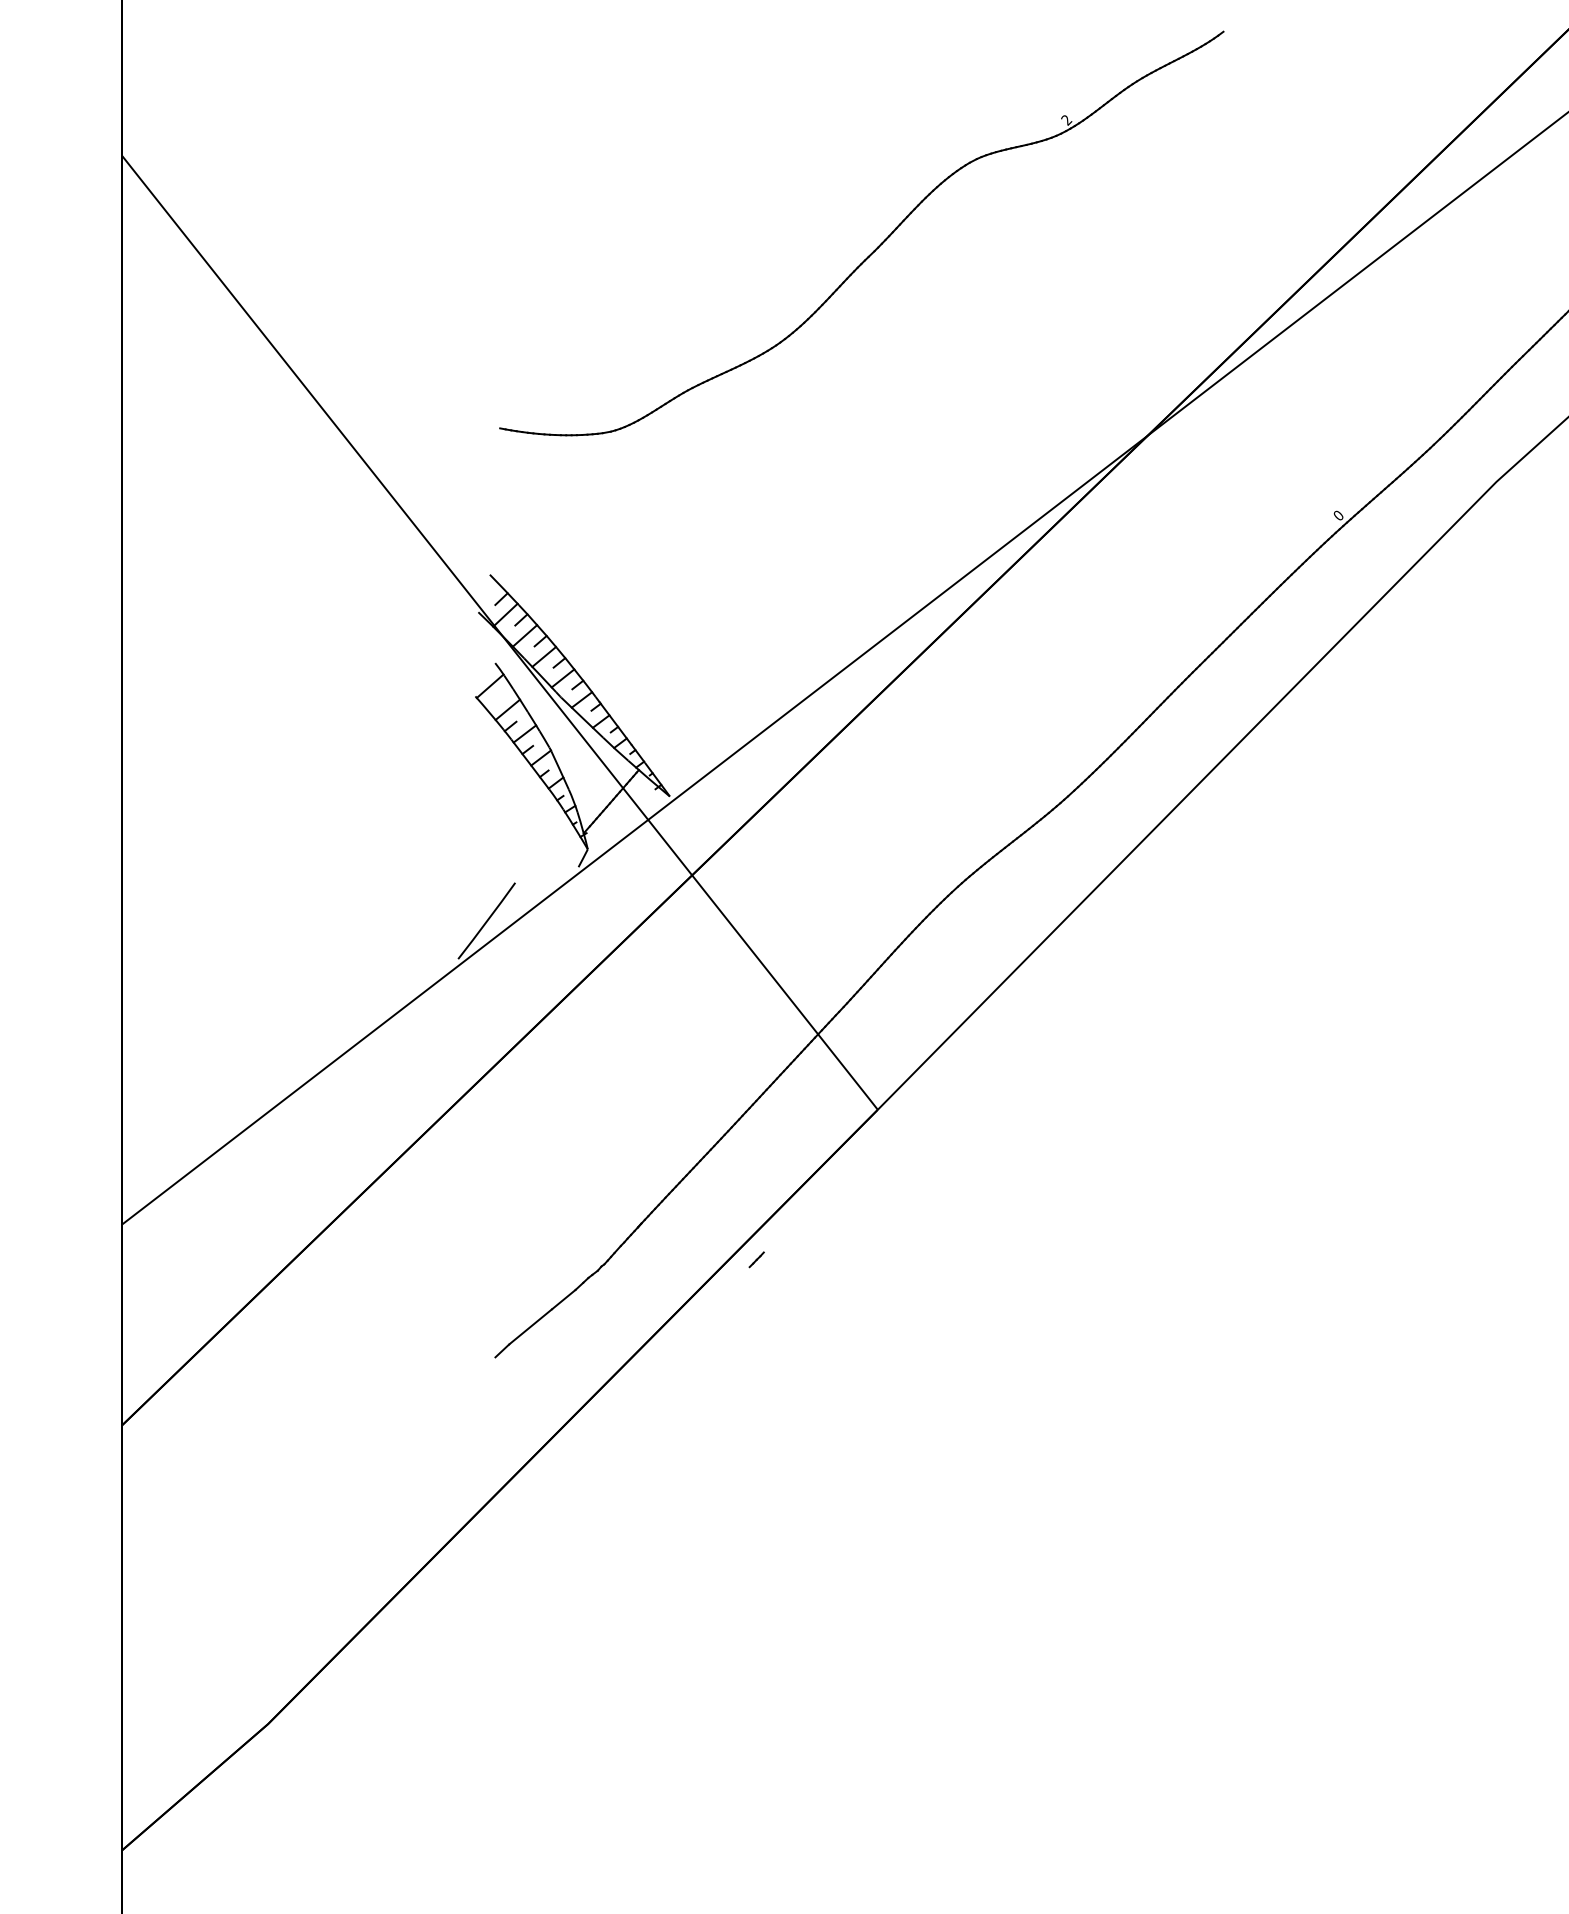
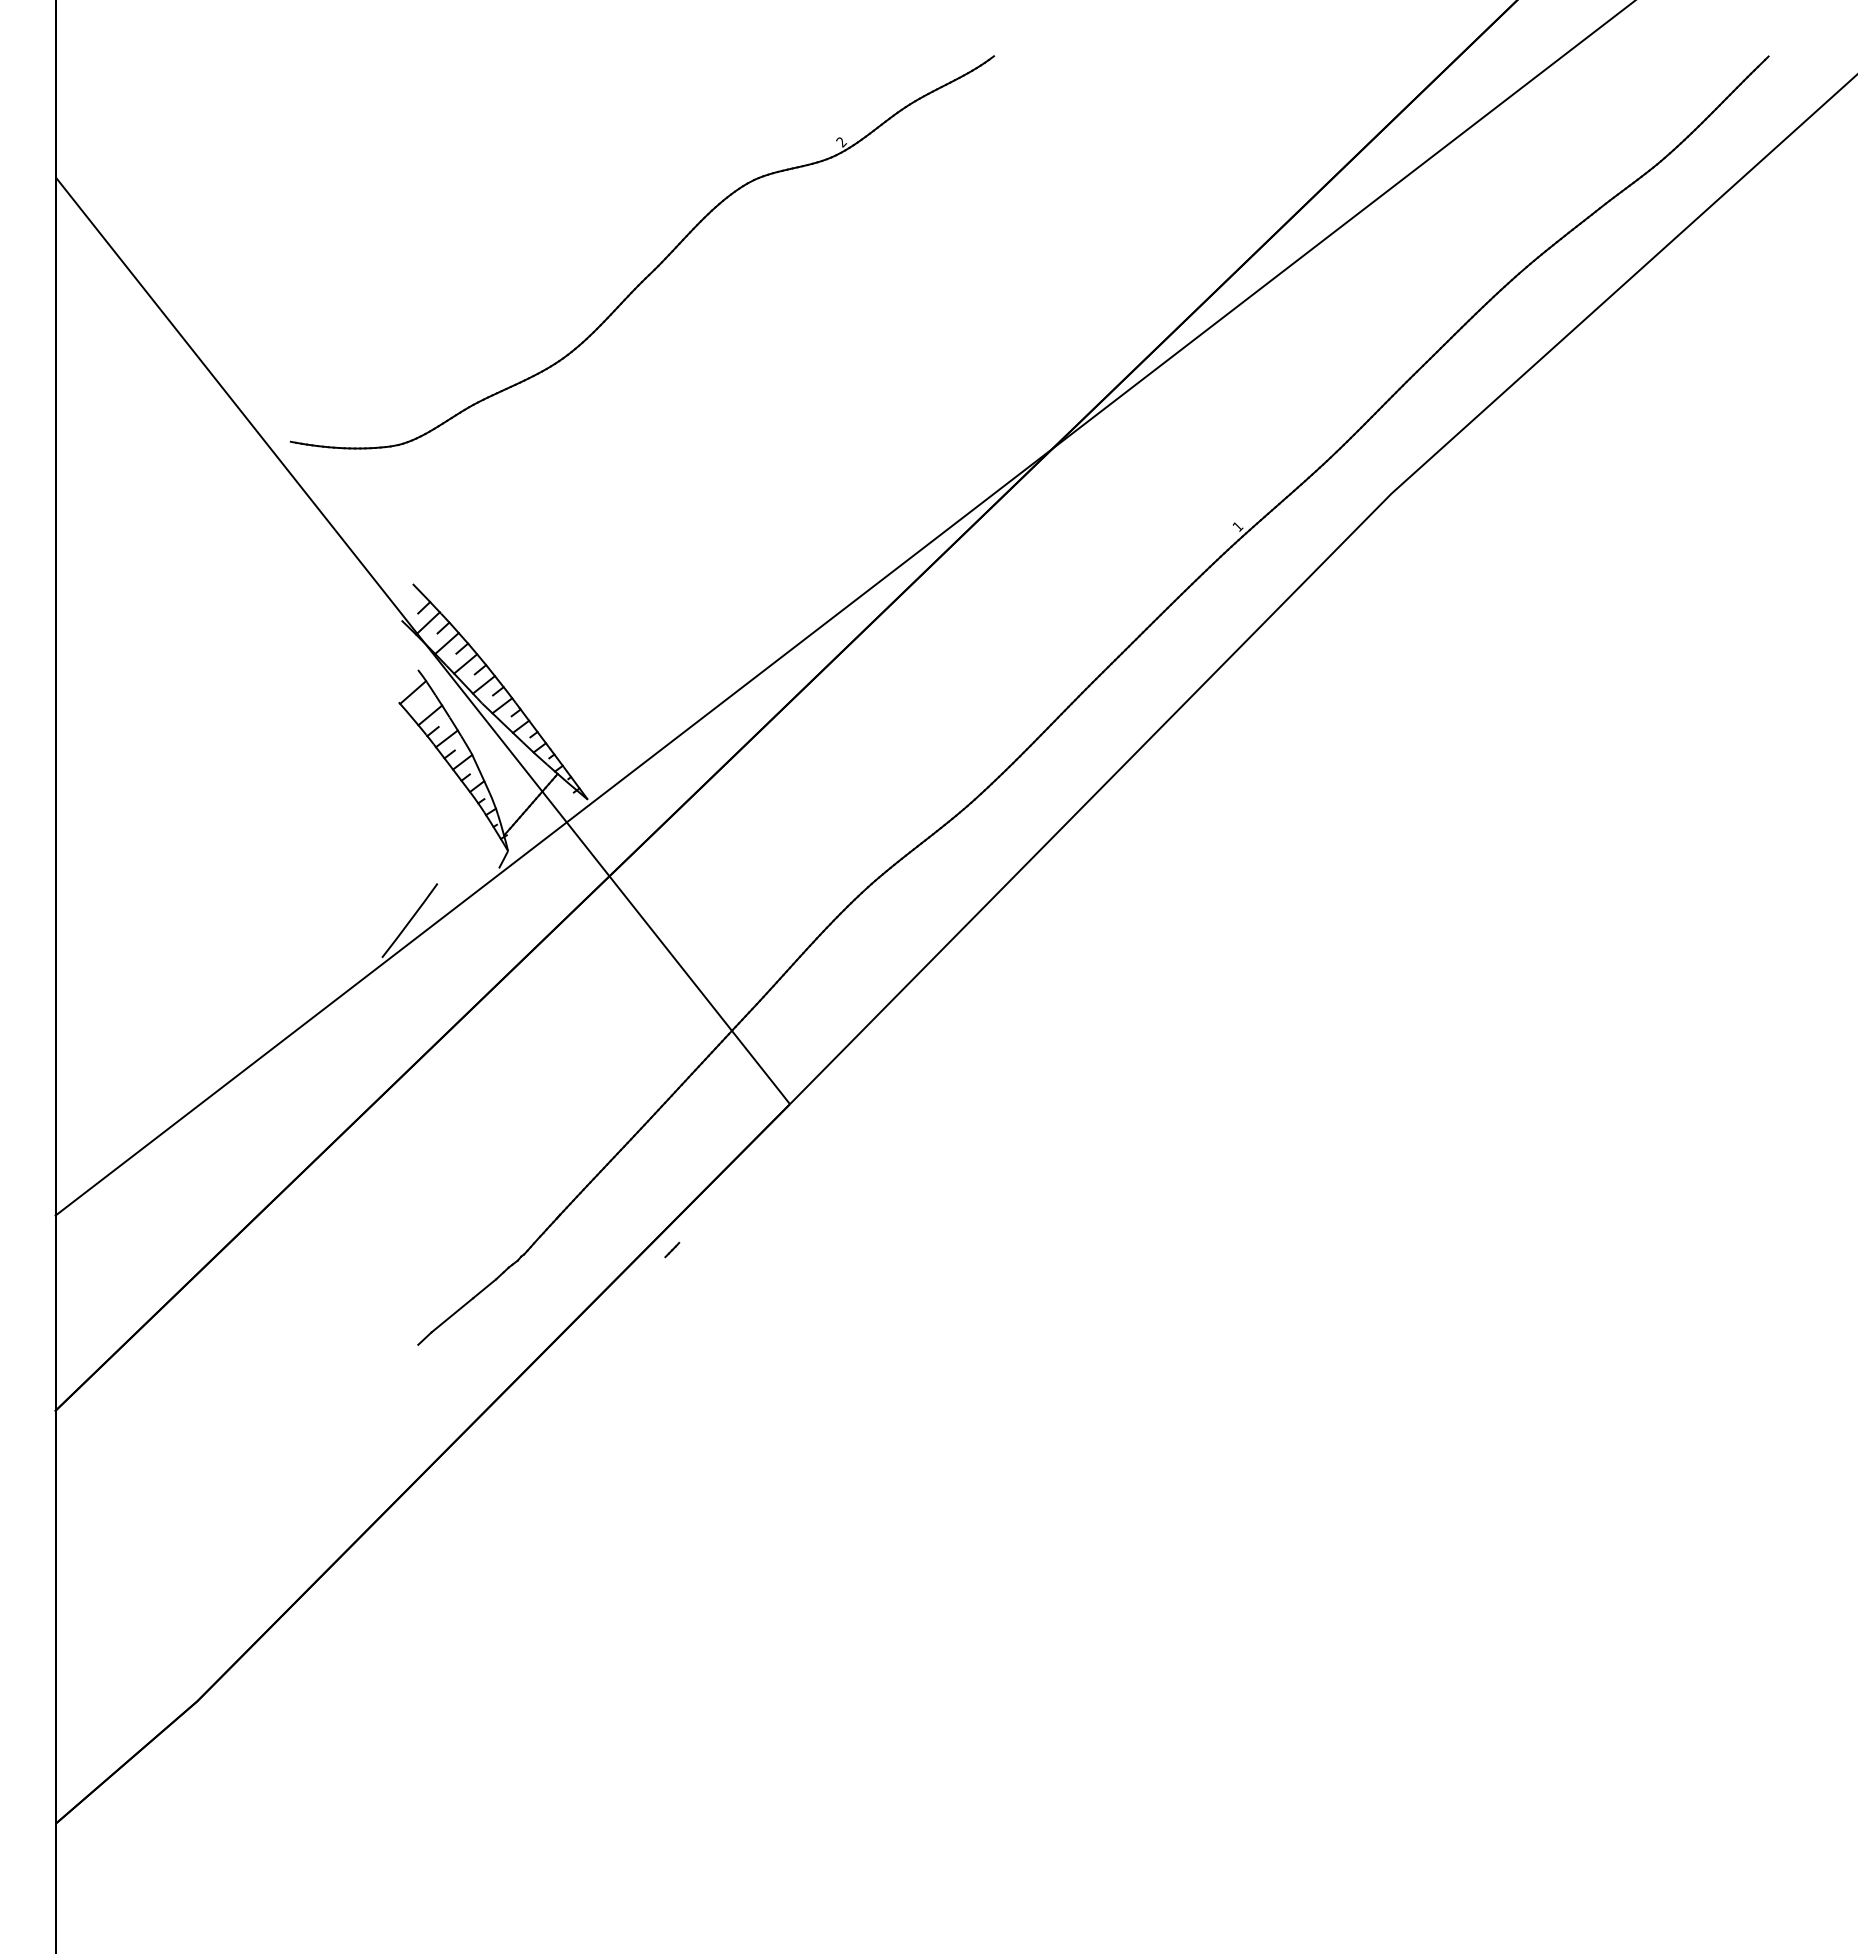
part: (876, 248) -> (656, 266), moved
text: (1338, 515) -> (1237, 526), 0 -> 1

